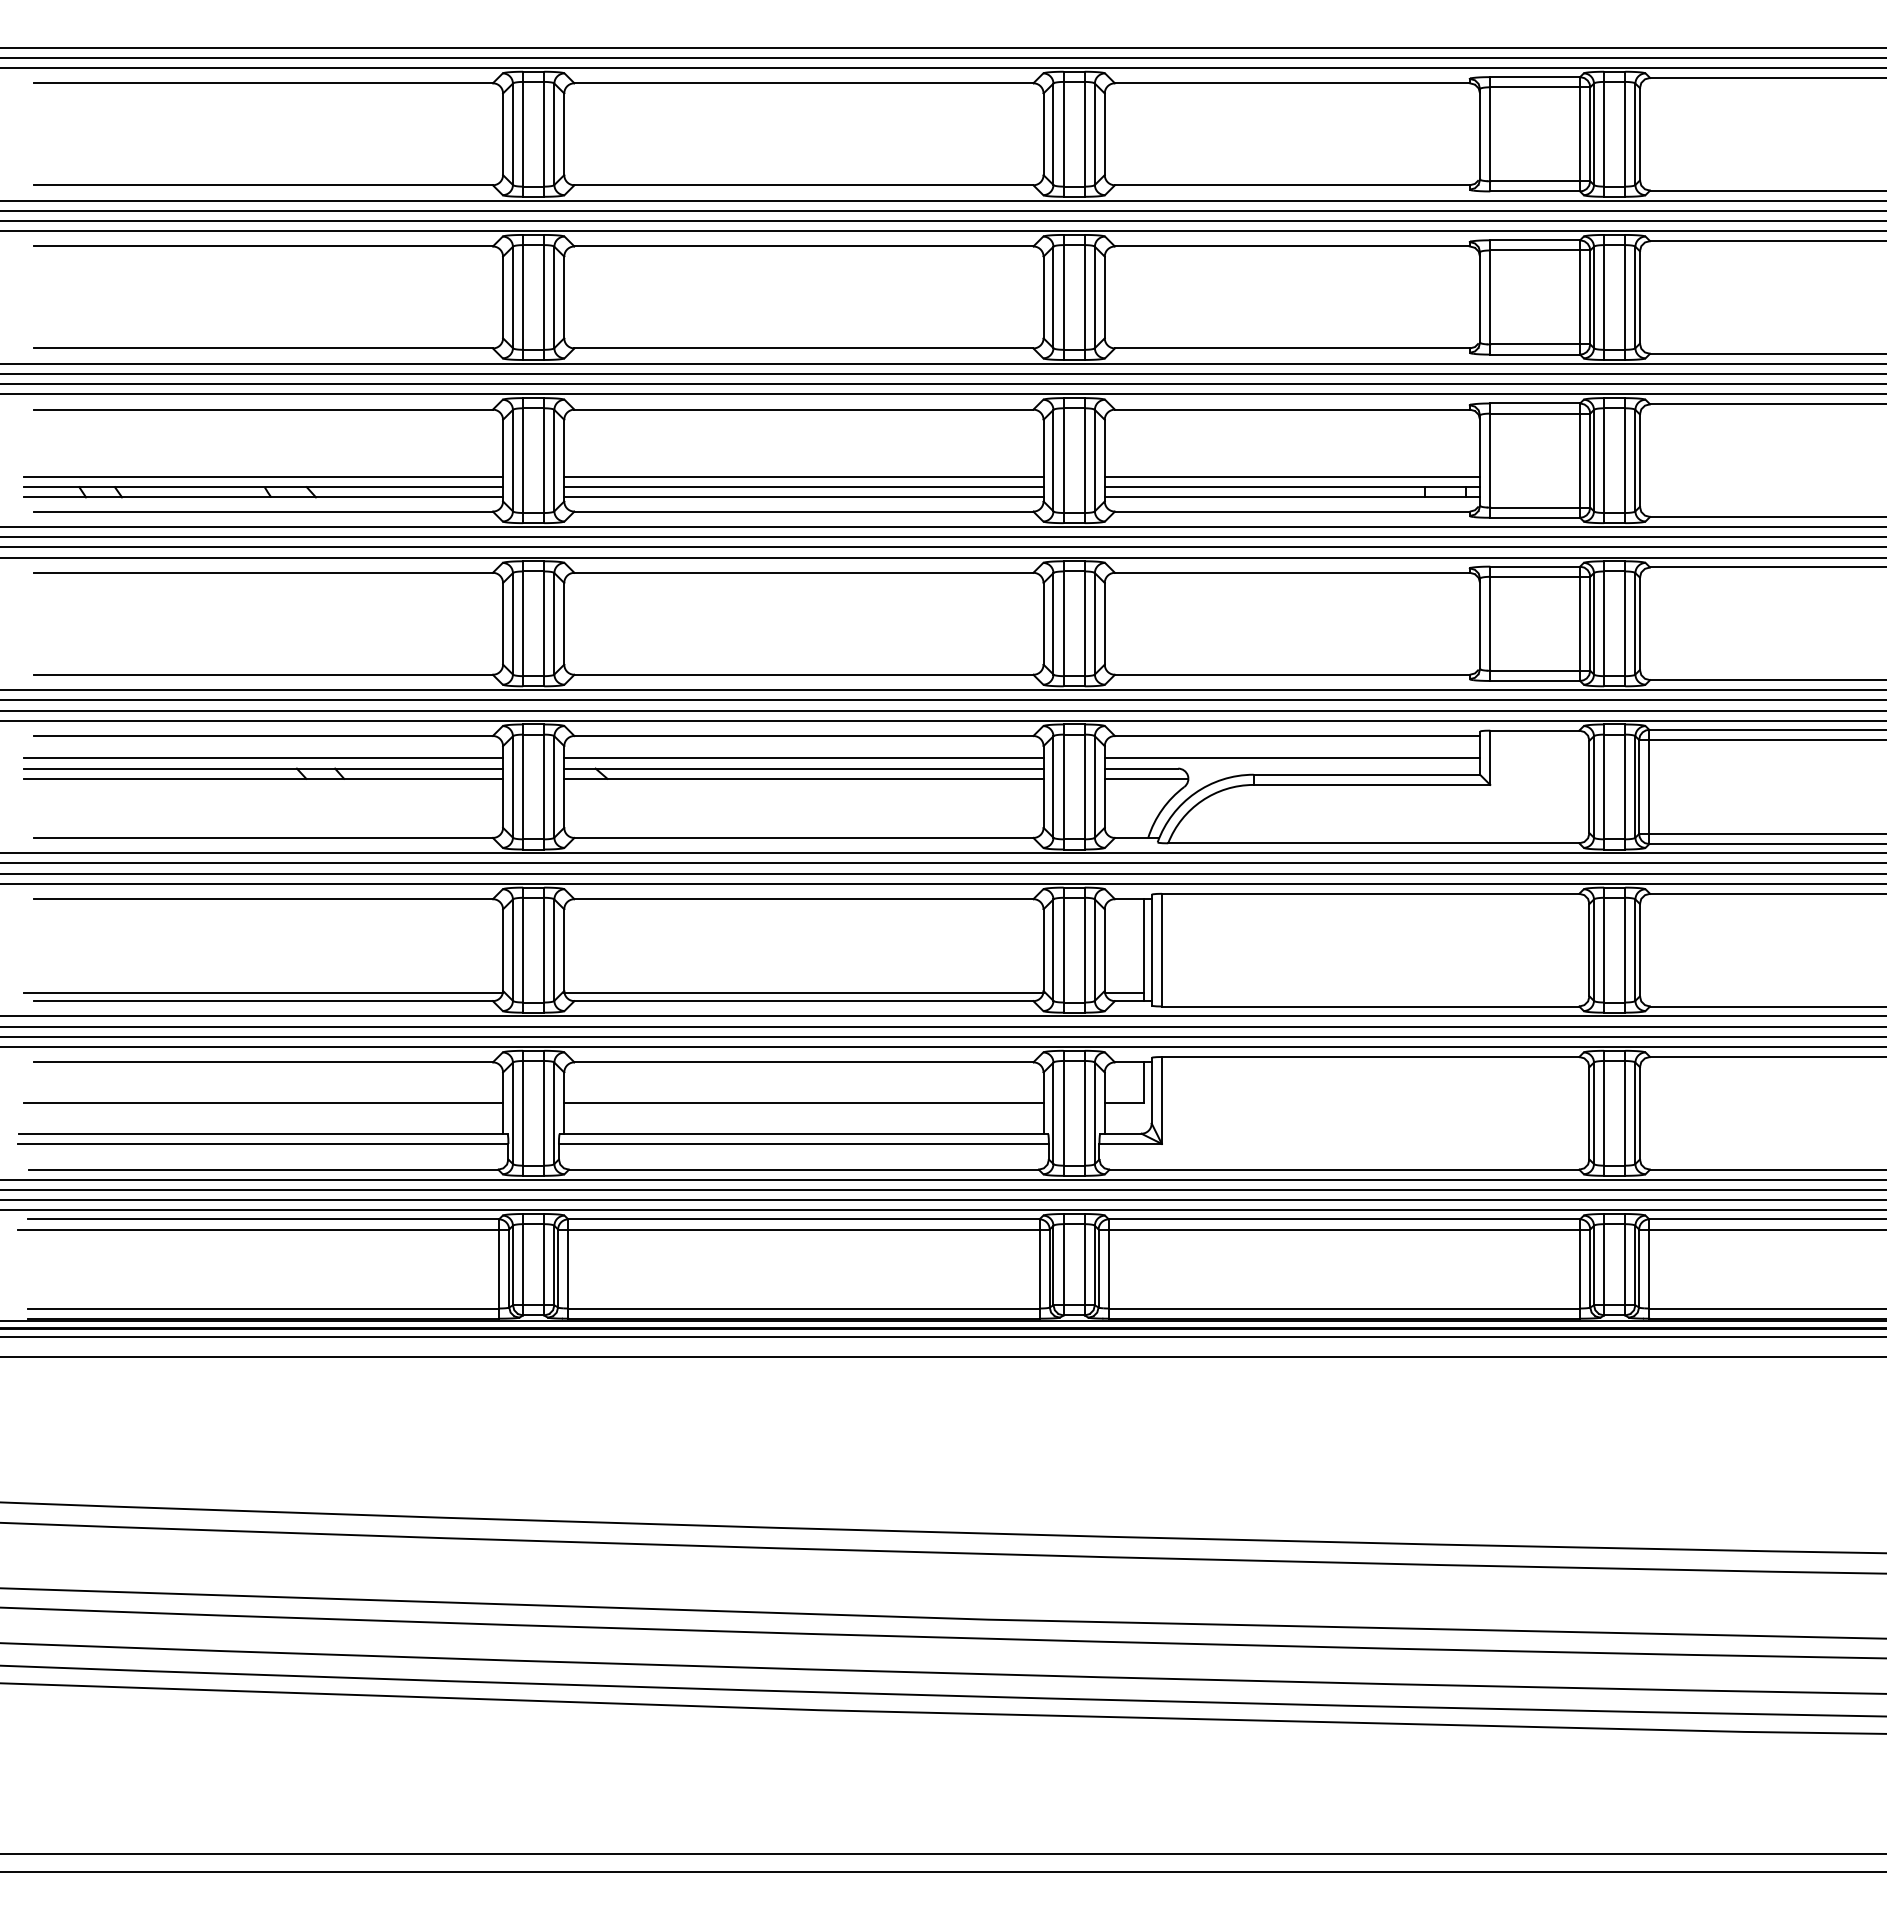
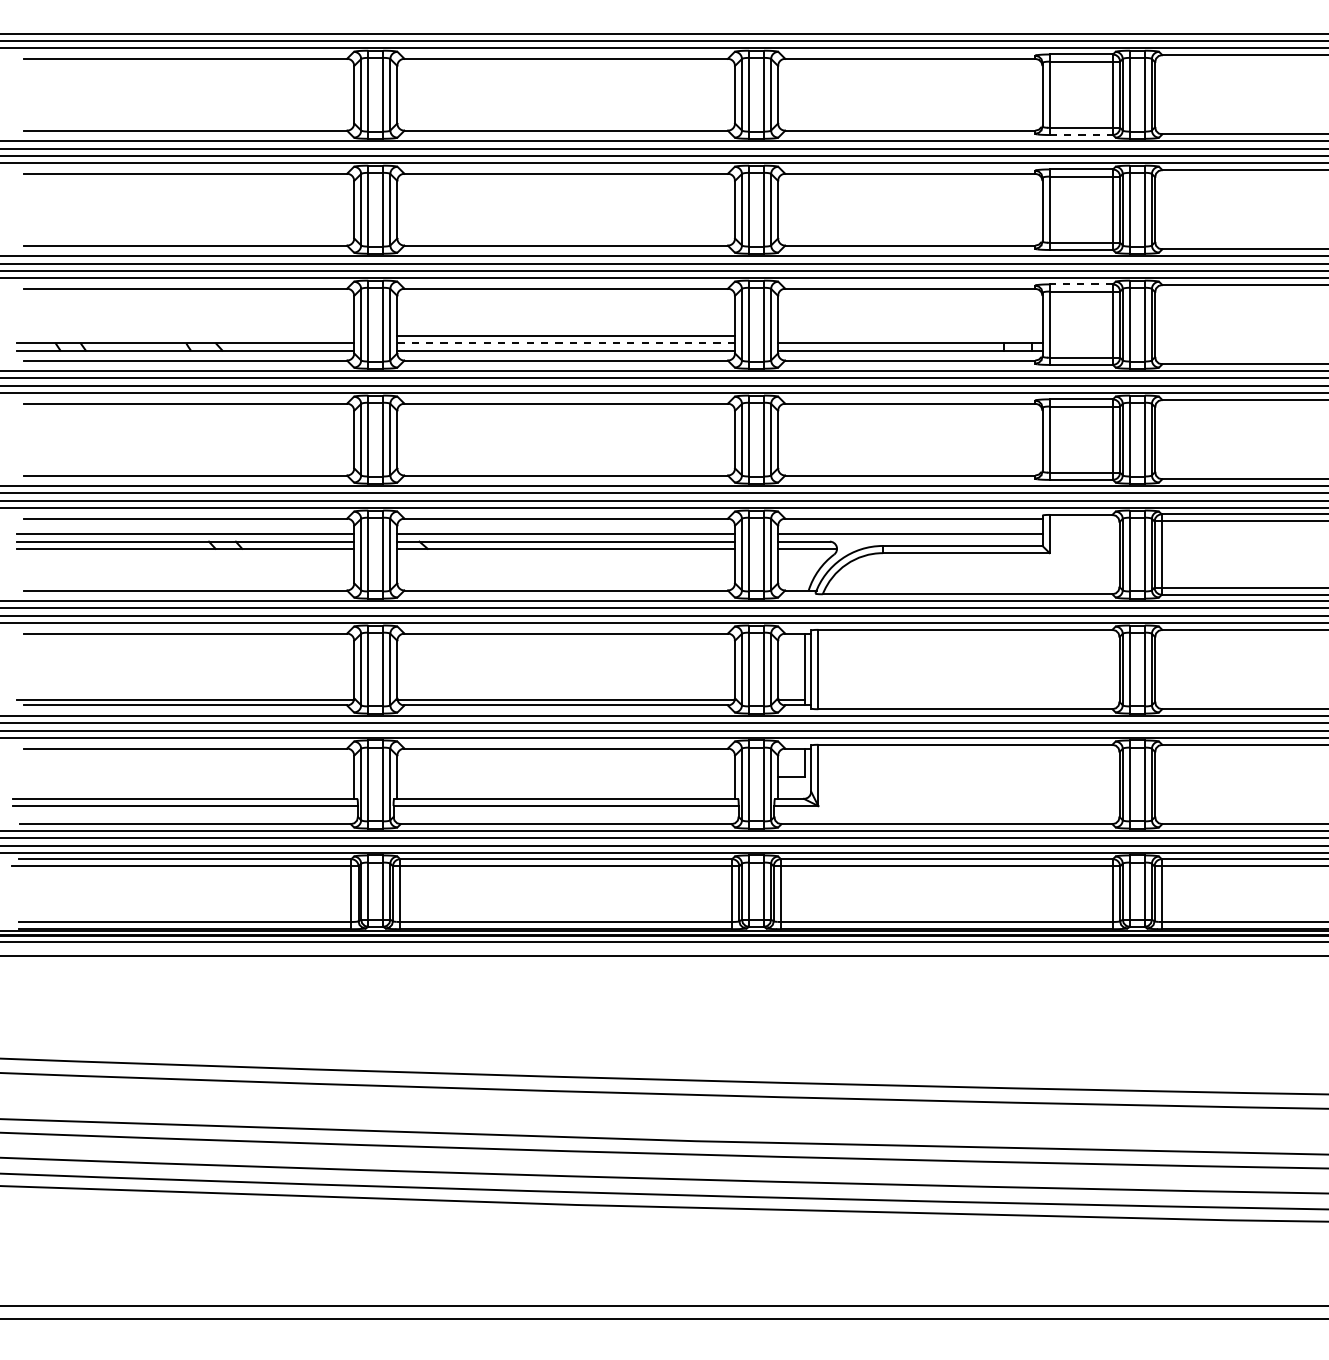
line: (1535, 191) -> (1081, 135), solid -> dashed
line: (1535, 403) -> (1081, 284), solid -> dashed
line: (263, 476) -> (185, 335), removed
line: (1292, 476) -> (910, 335), removed
line: (803, 487) -> (565, 343), solid -> dashed
line: (263, 1103) -> (185, 777), removed
line: (803, 1103) -> (565, 777), removed

